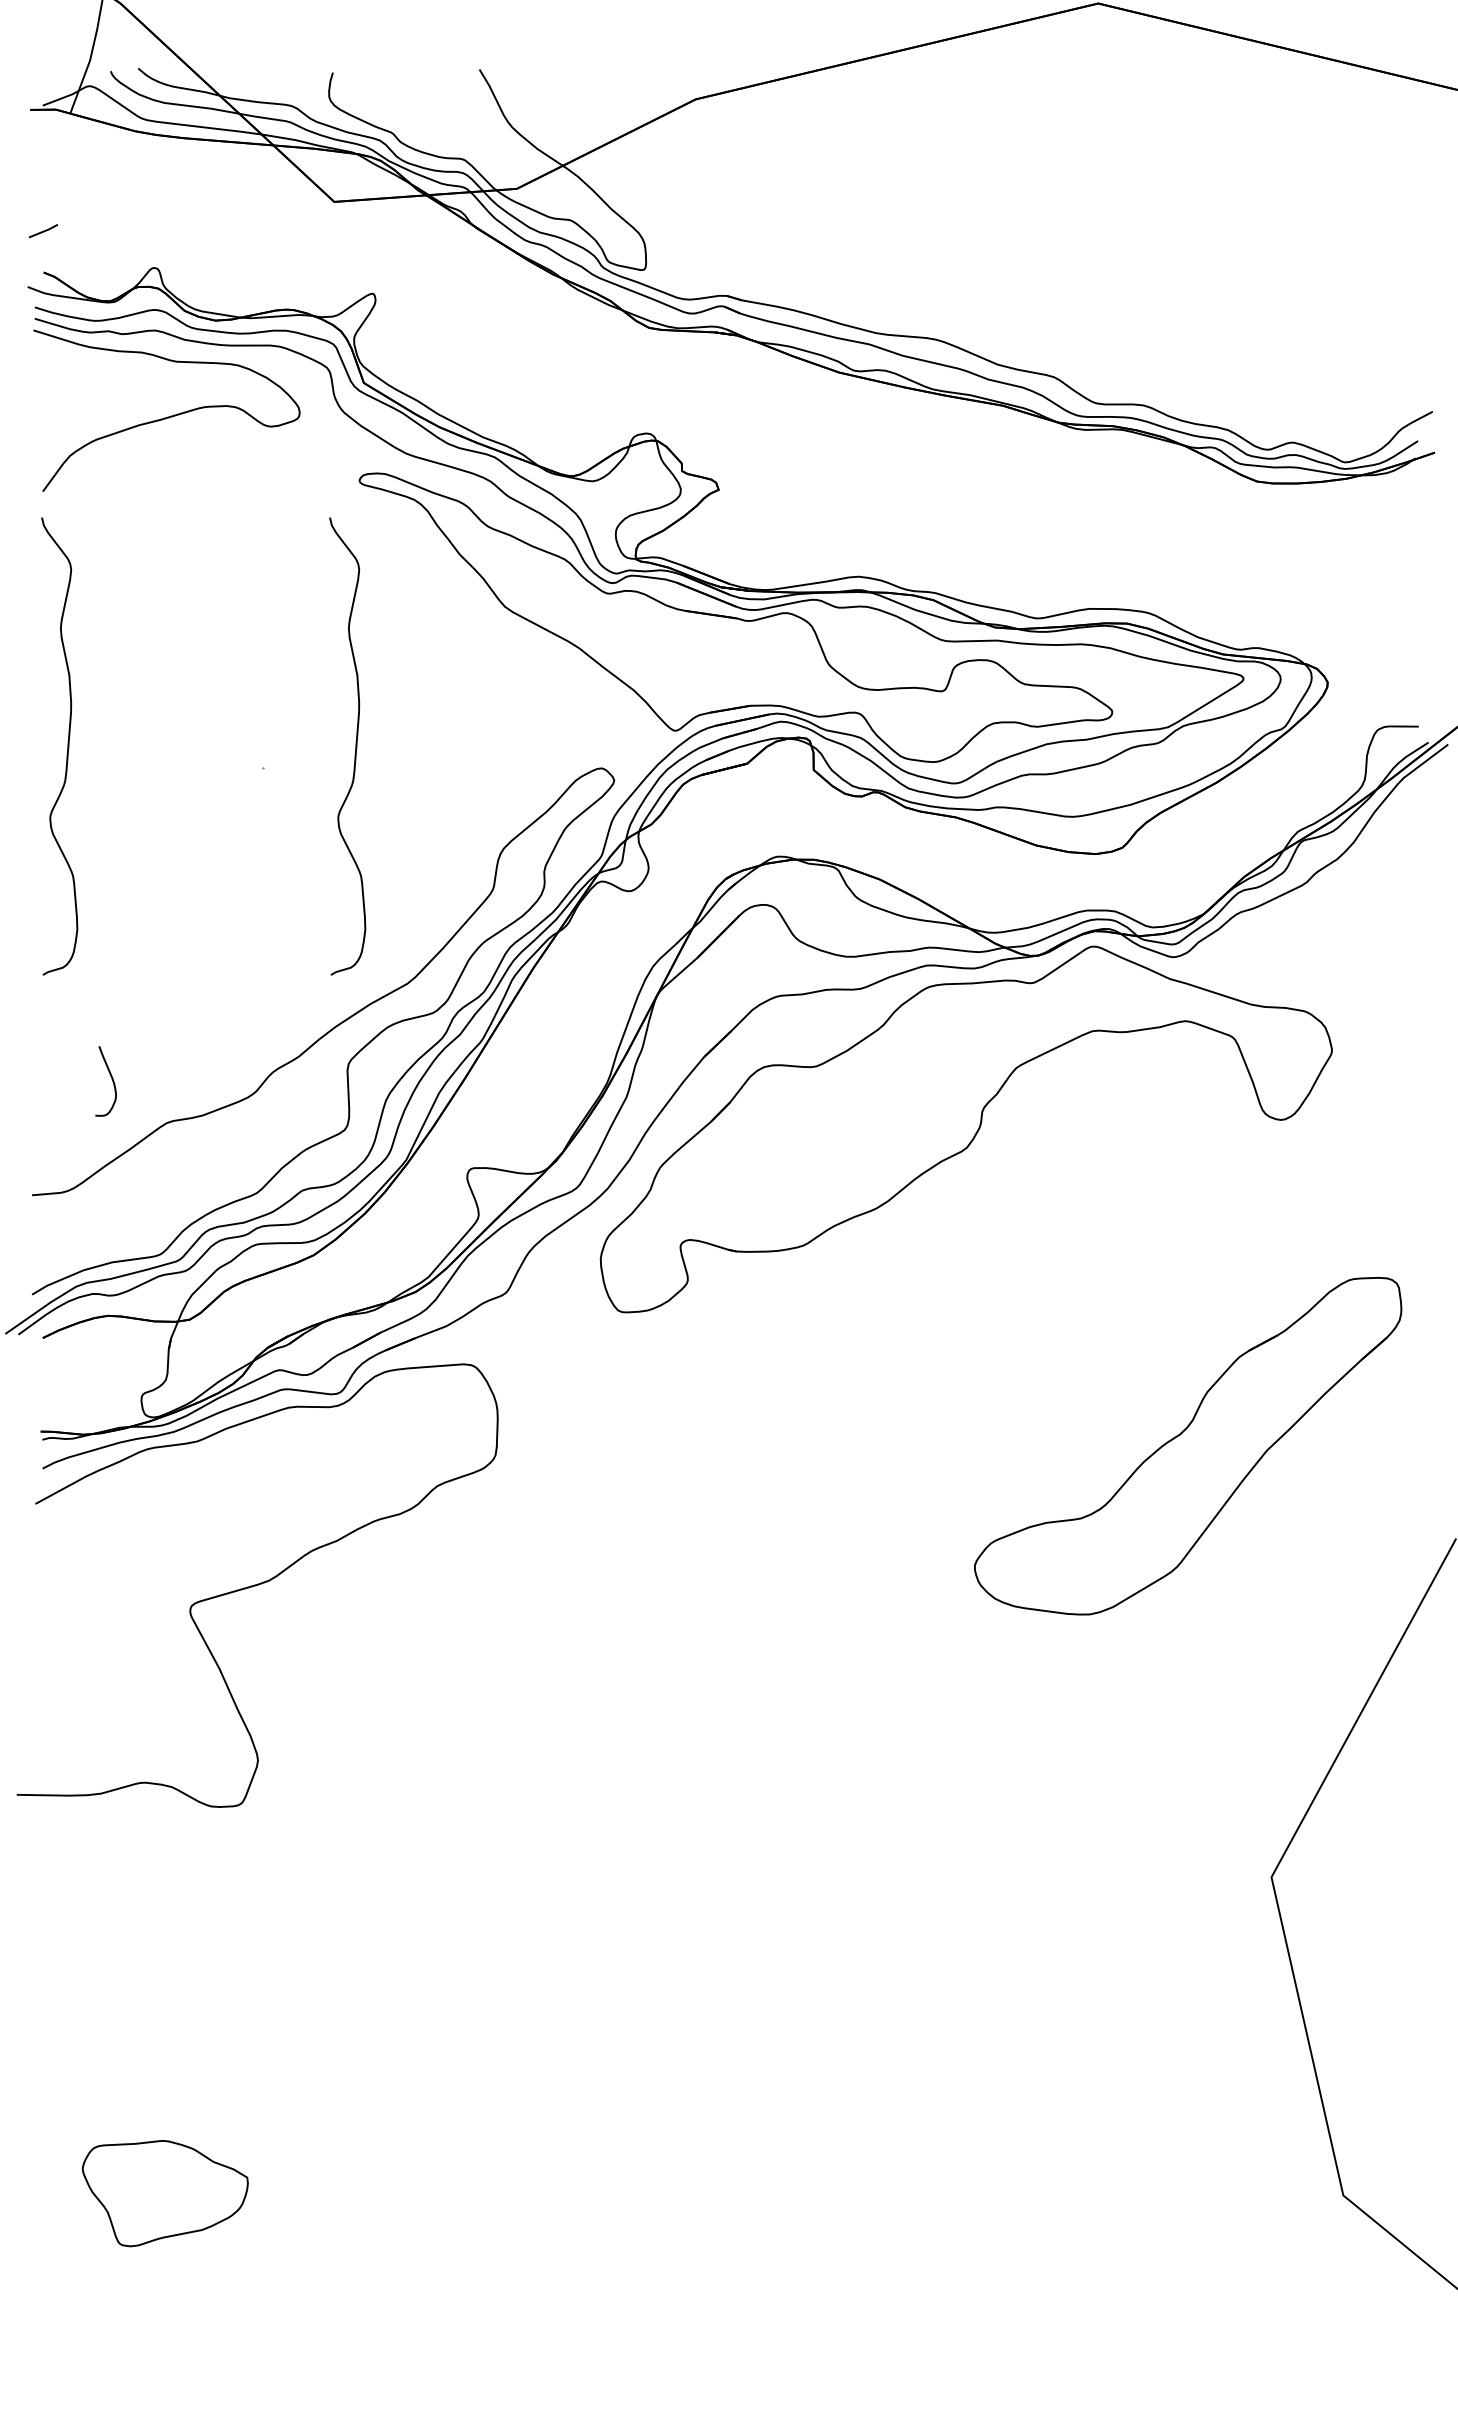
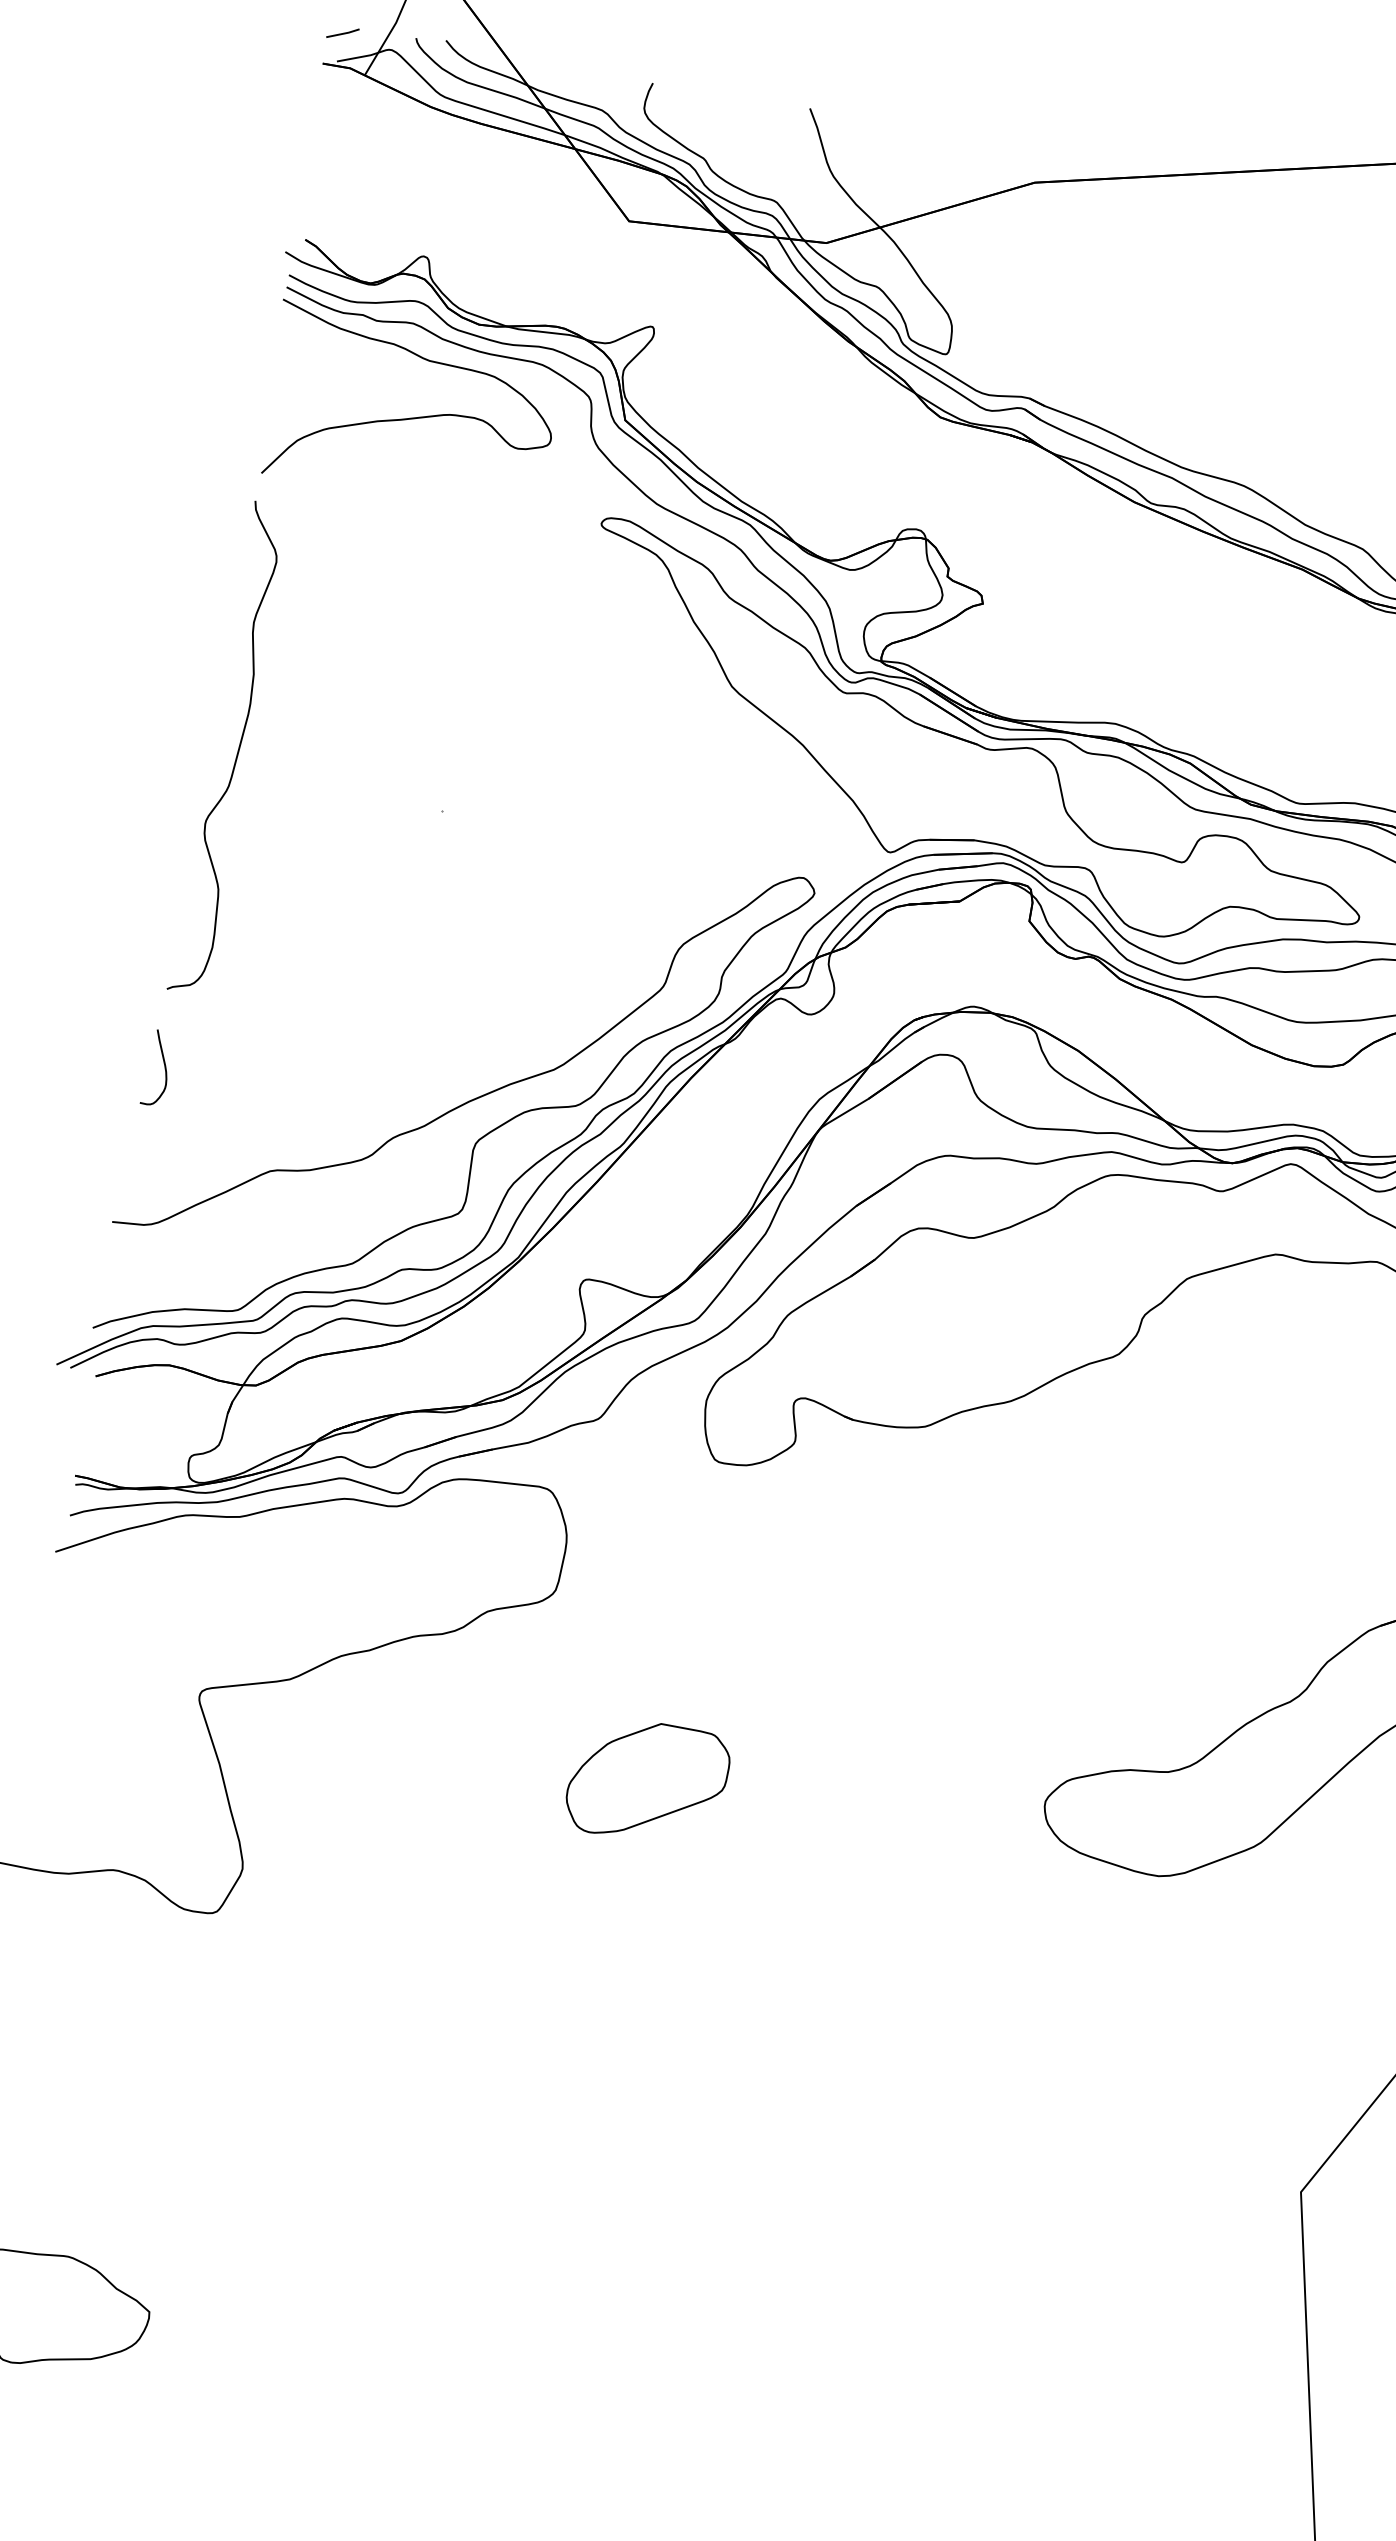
line: (43, 231) -> (342, 33), moved
curve: (355, 746) -> (545, 806), removed
curve: (111, 1079) -> (164, 1067), moved
part: (610, 1614) -> (647, 1782), added

